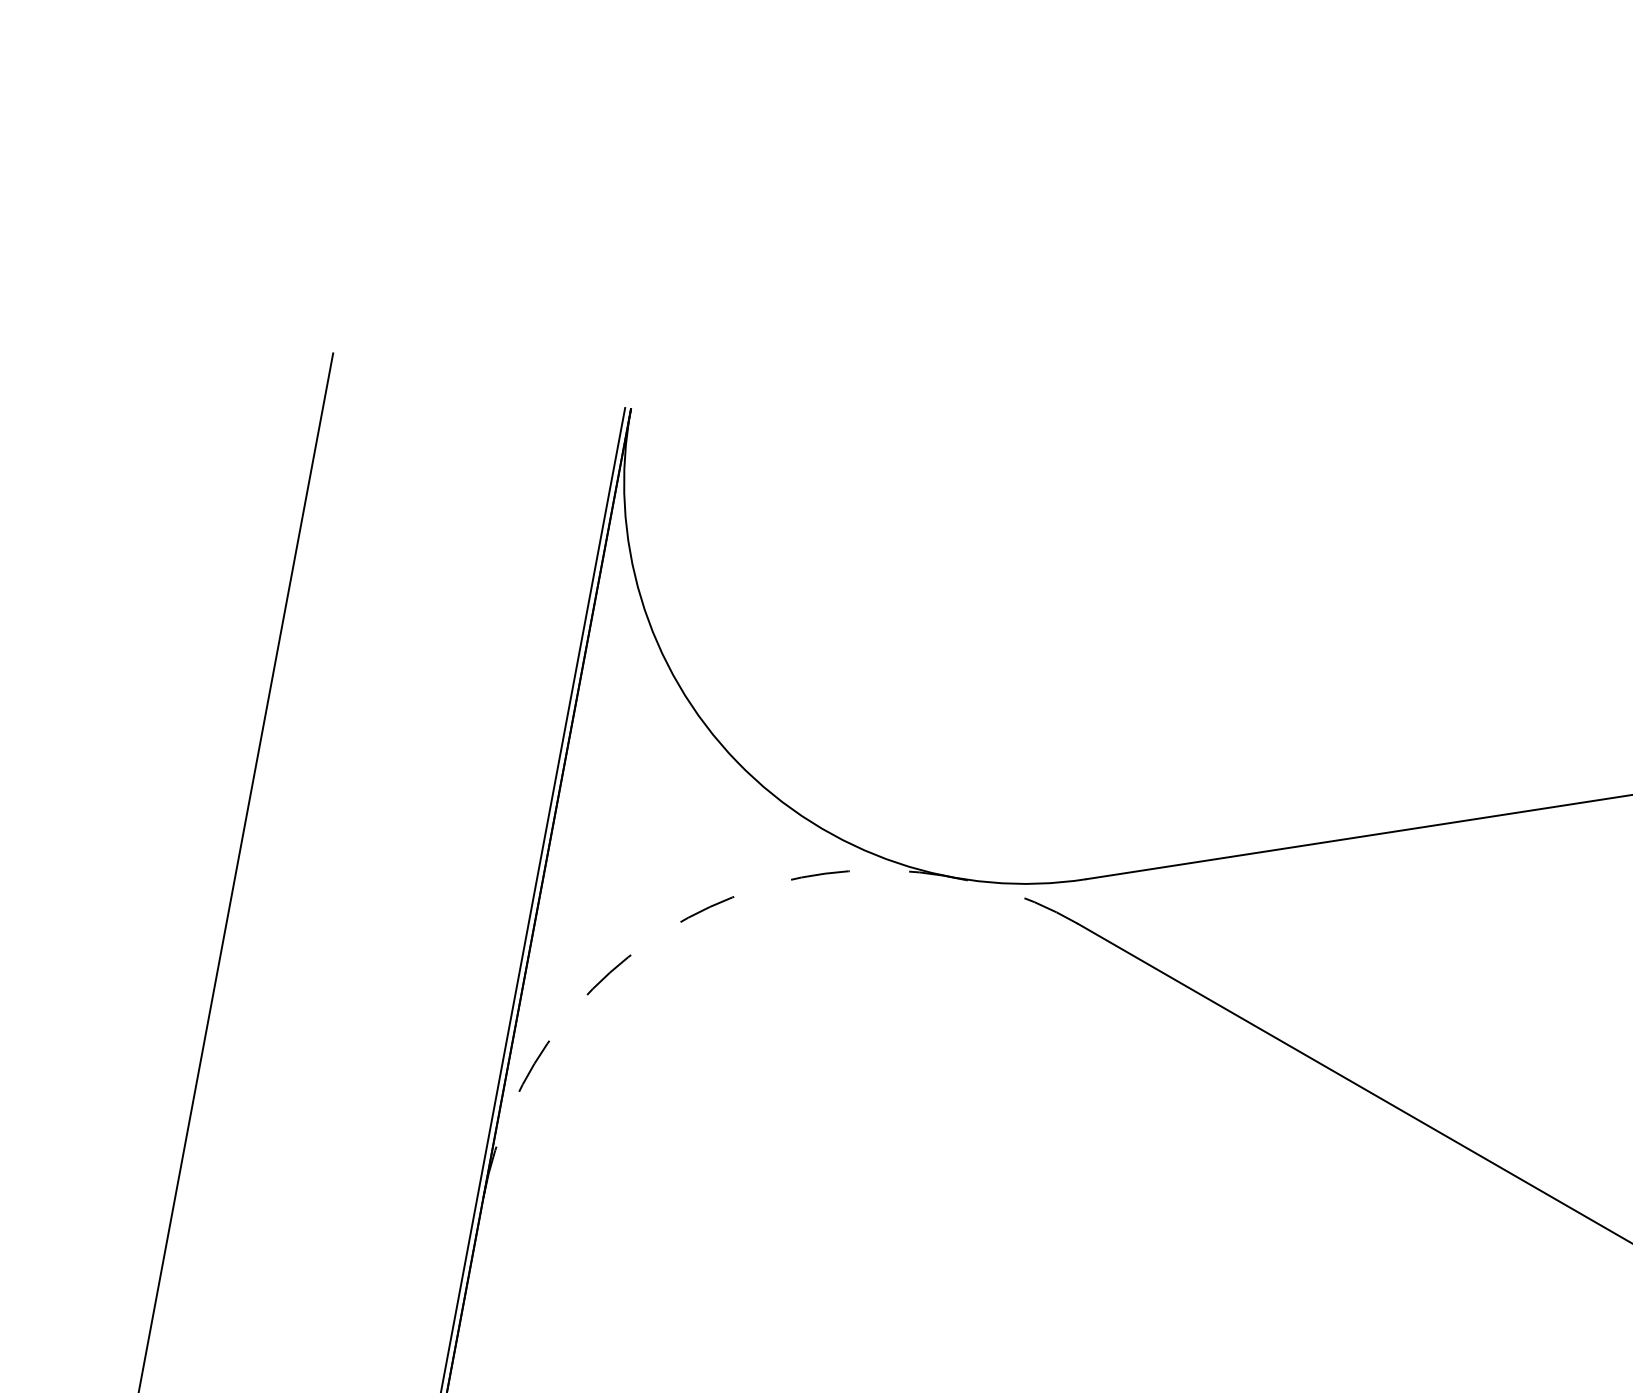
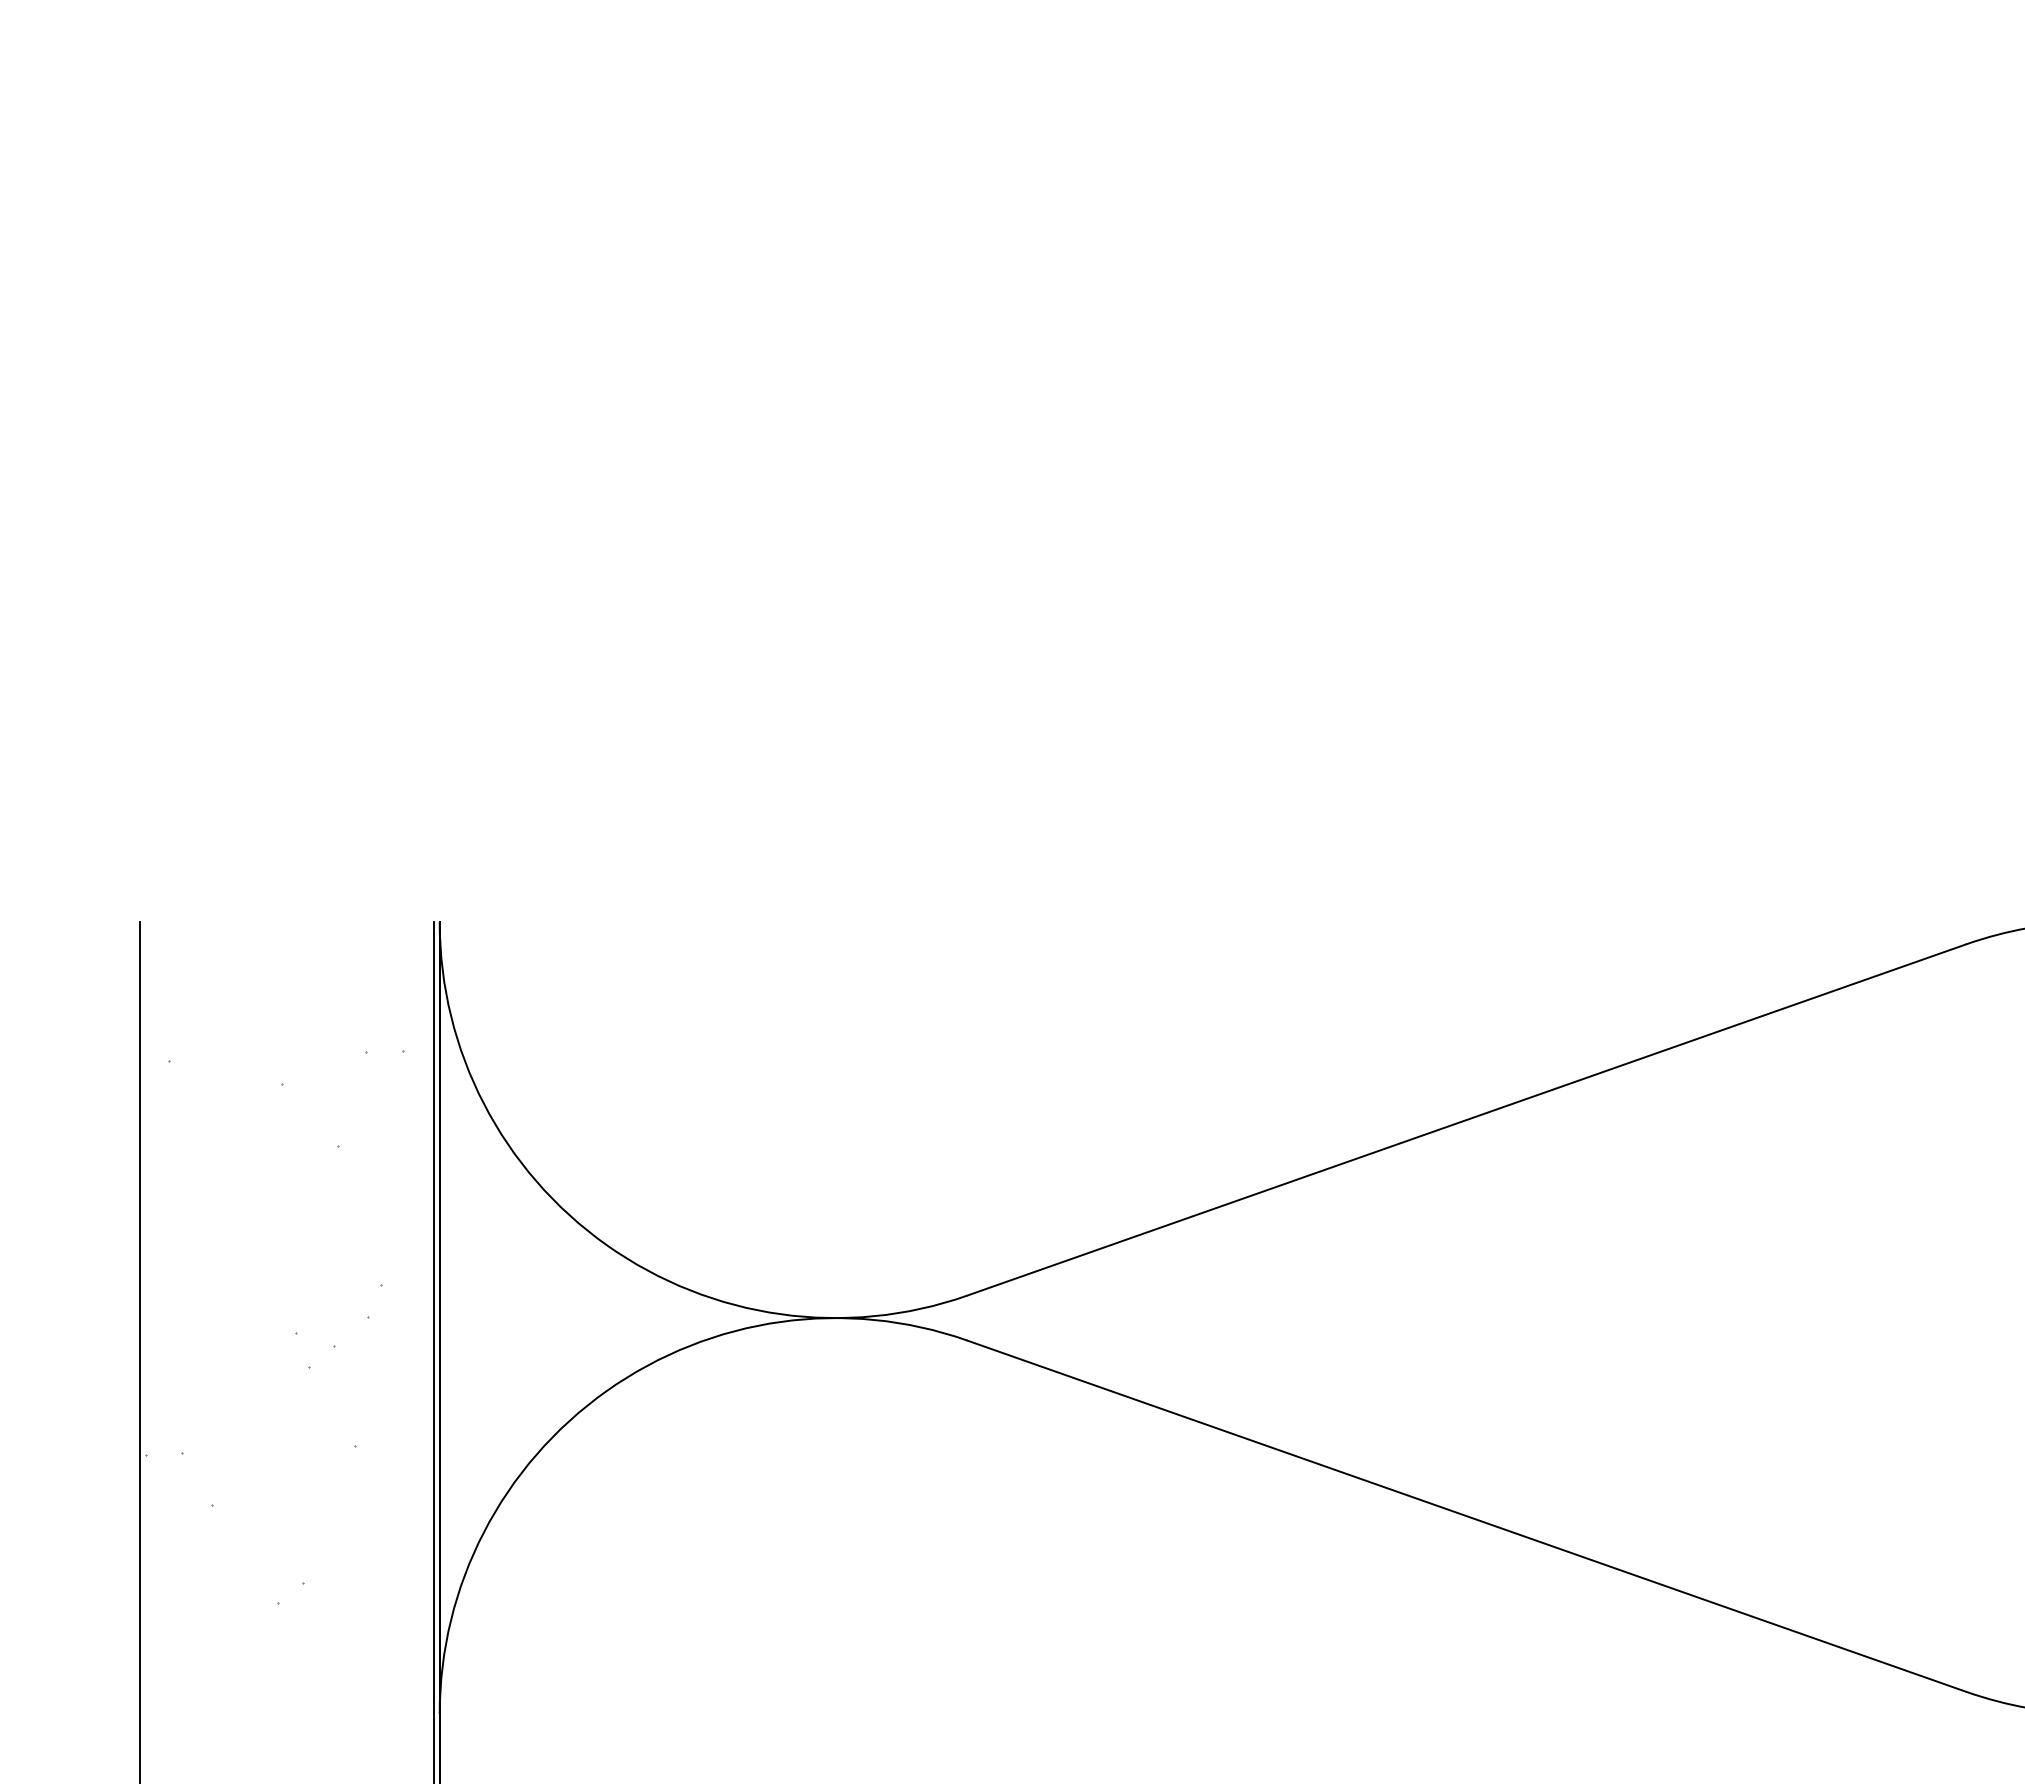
hatch: (391, 780) -> (274, 1326), added
arc: (709, 906) -> (606, 1390), dashed -> solid

